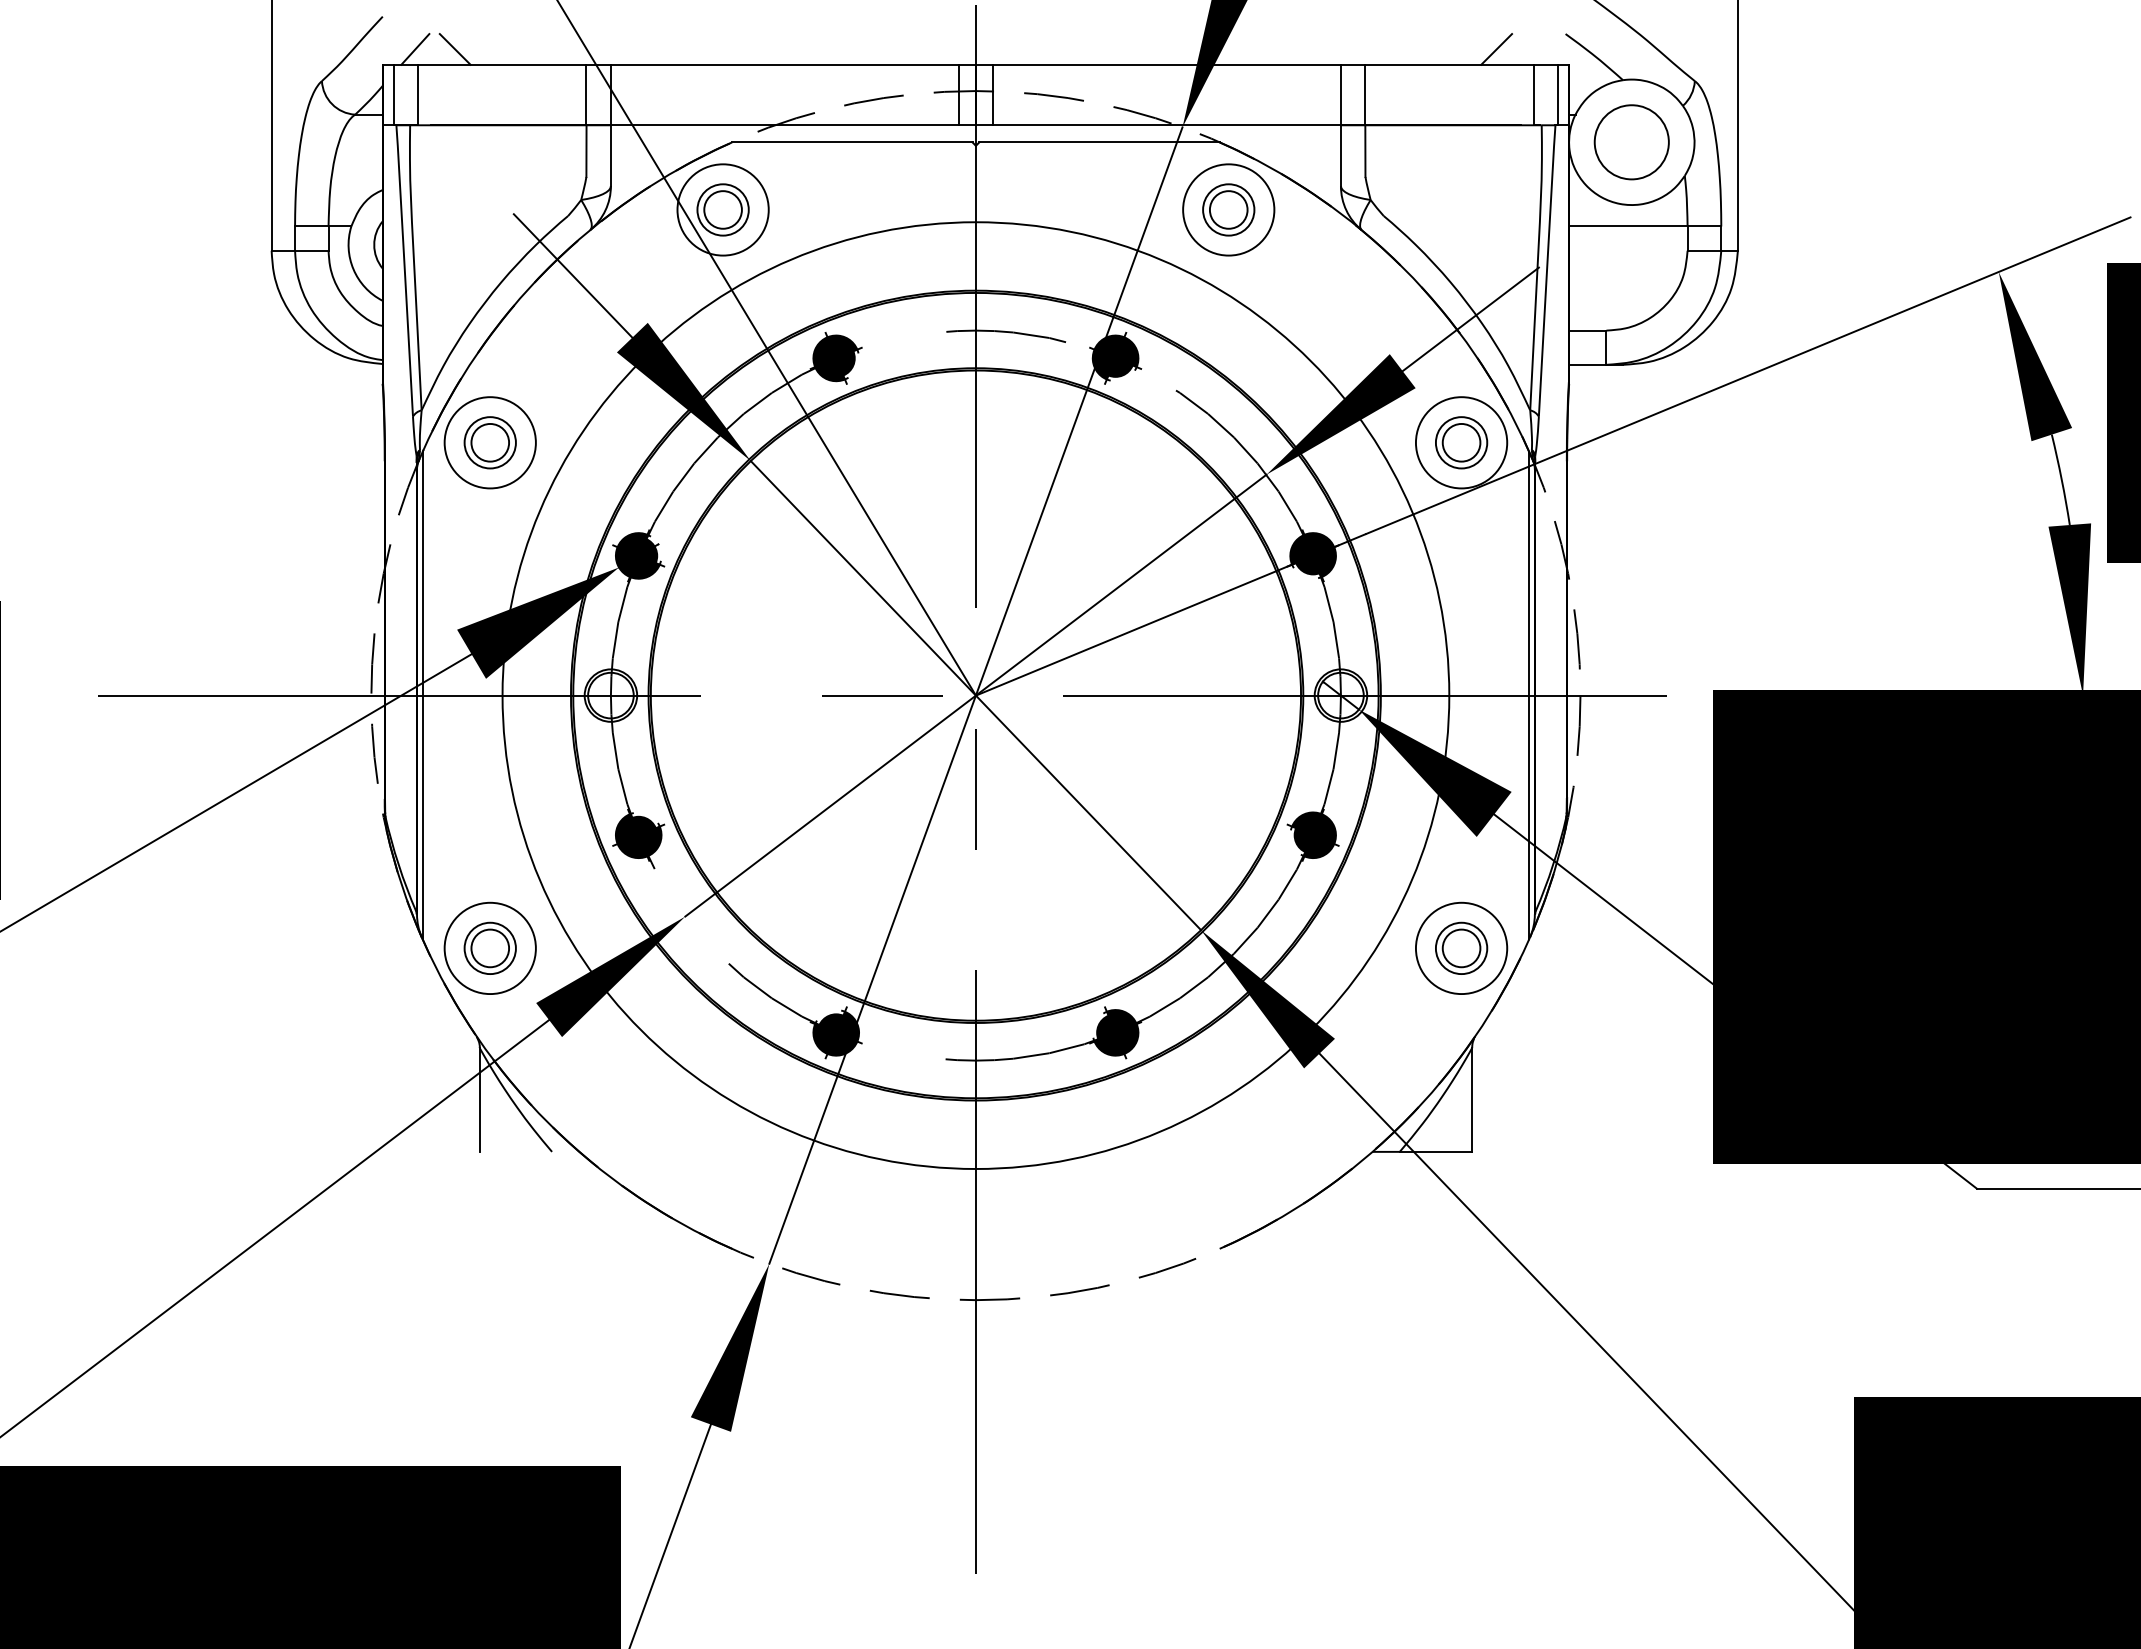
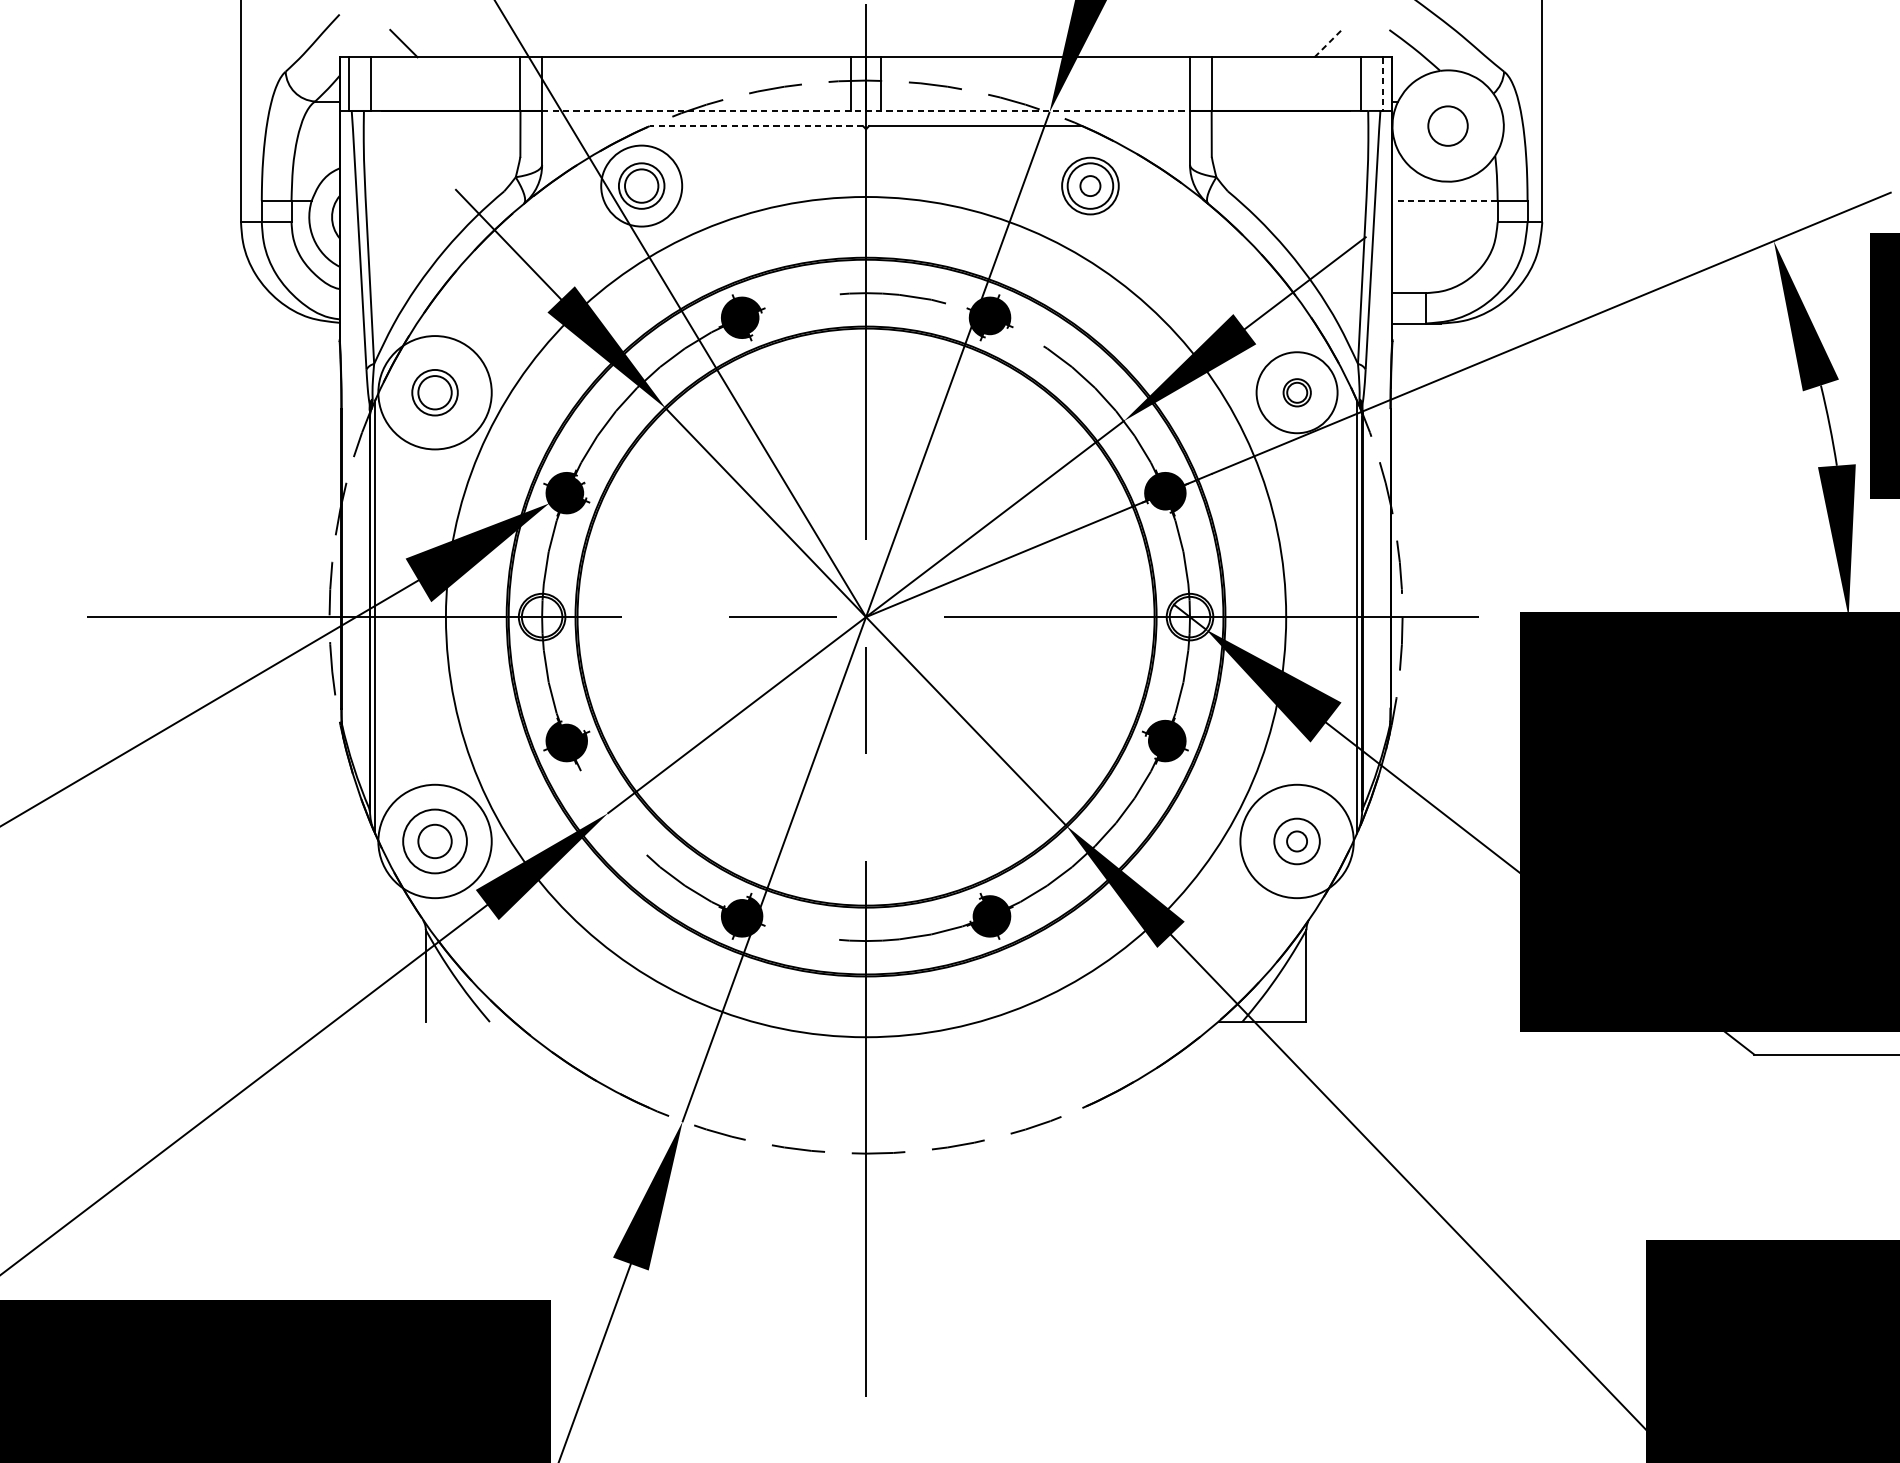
line: (415, 49) -> (368, 43), removed
line: (1496, 49) -> (1328, 43), solid -> dashed
line: (1558, 95) -> (1383, 84), solid -> dashed
line: (976, 125) -> (866, 111), solid -> dashed
line: (851, 142) -> (755, 126), solid -> dashed
circle: (1631, 142) -> (1447, 126), size x0.6
circle: (1228, 209) -> (1090, 185), size x0.6
circle: (1228, 209) -> (1090, 185), size x0.7
line: (1627, 226) -> (1444, 200), solid -> dashed
circle: (489, 442) -> (434, 392), size x1.4
part: (1461, 442) -> (1297, 392), size x0.6
circle: (489, 948) -> (434, 841), size x1.4
circle: (489, 948) -> (434, 841), size x1.4
circle: (1461, 948) -> (1297, 841), size x0.6
circle: (1461, 948) -> (1297, 841), size x1.4

